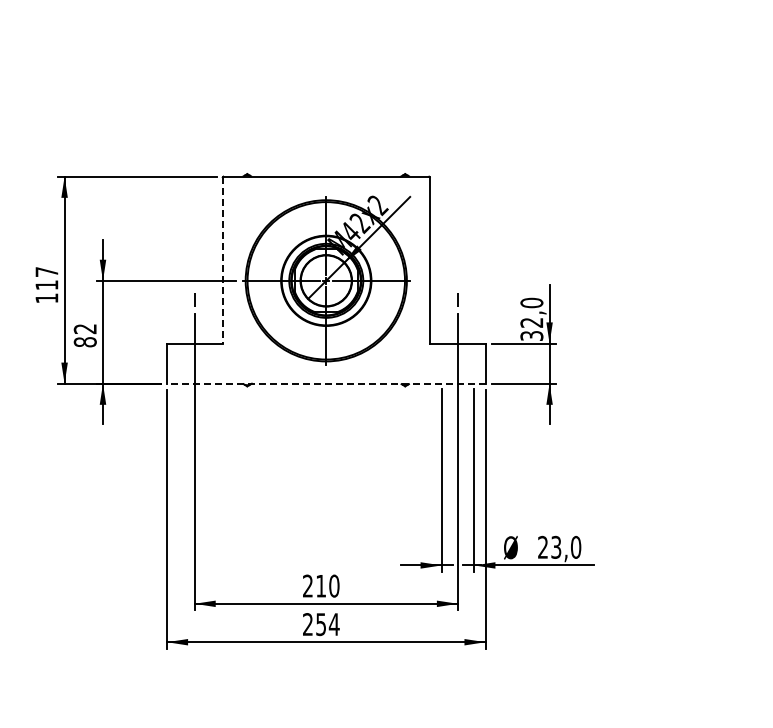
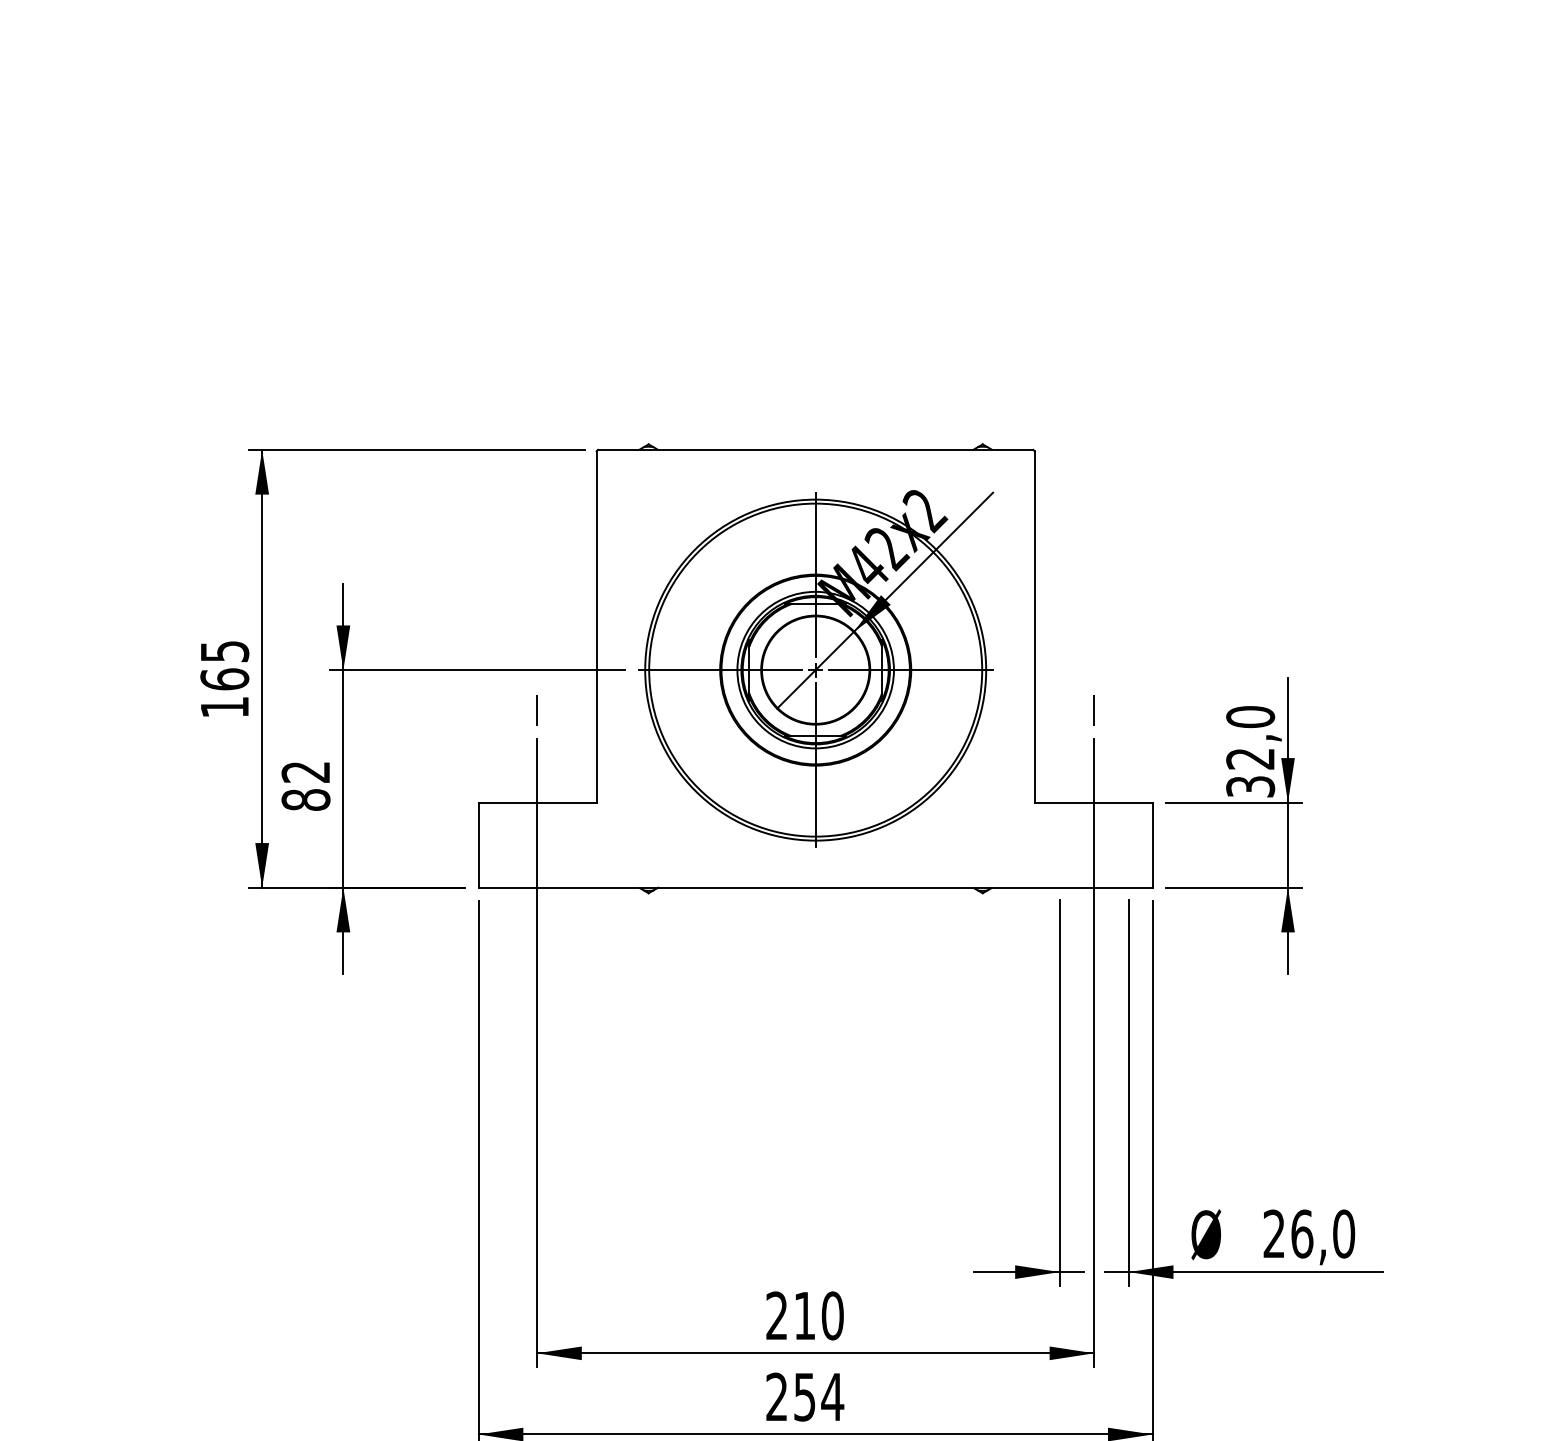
line: (222, 260) -> (596, 627), dashed -> solid
text: (46, 278) -> (223, 665), 117 -> 165
line: (325, 383) -> (814, 887), dashed -> solid
text: (556, 546) -> (1302, 1232), 23,0 -> 26,0

